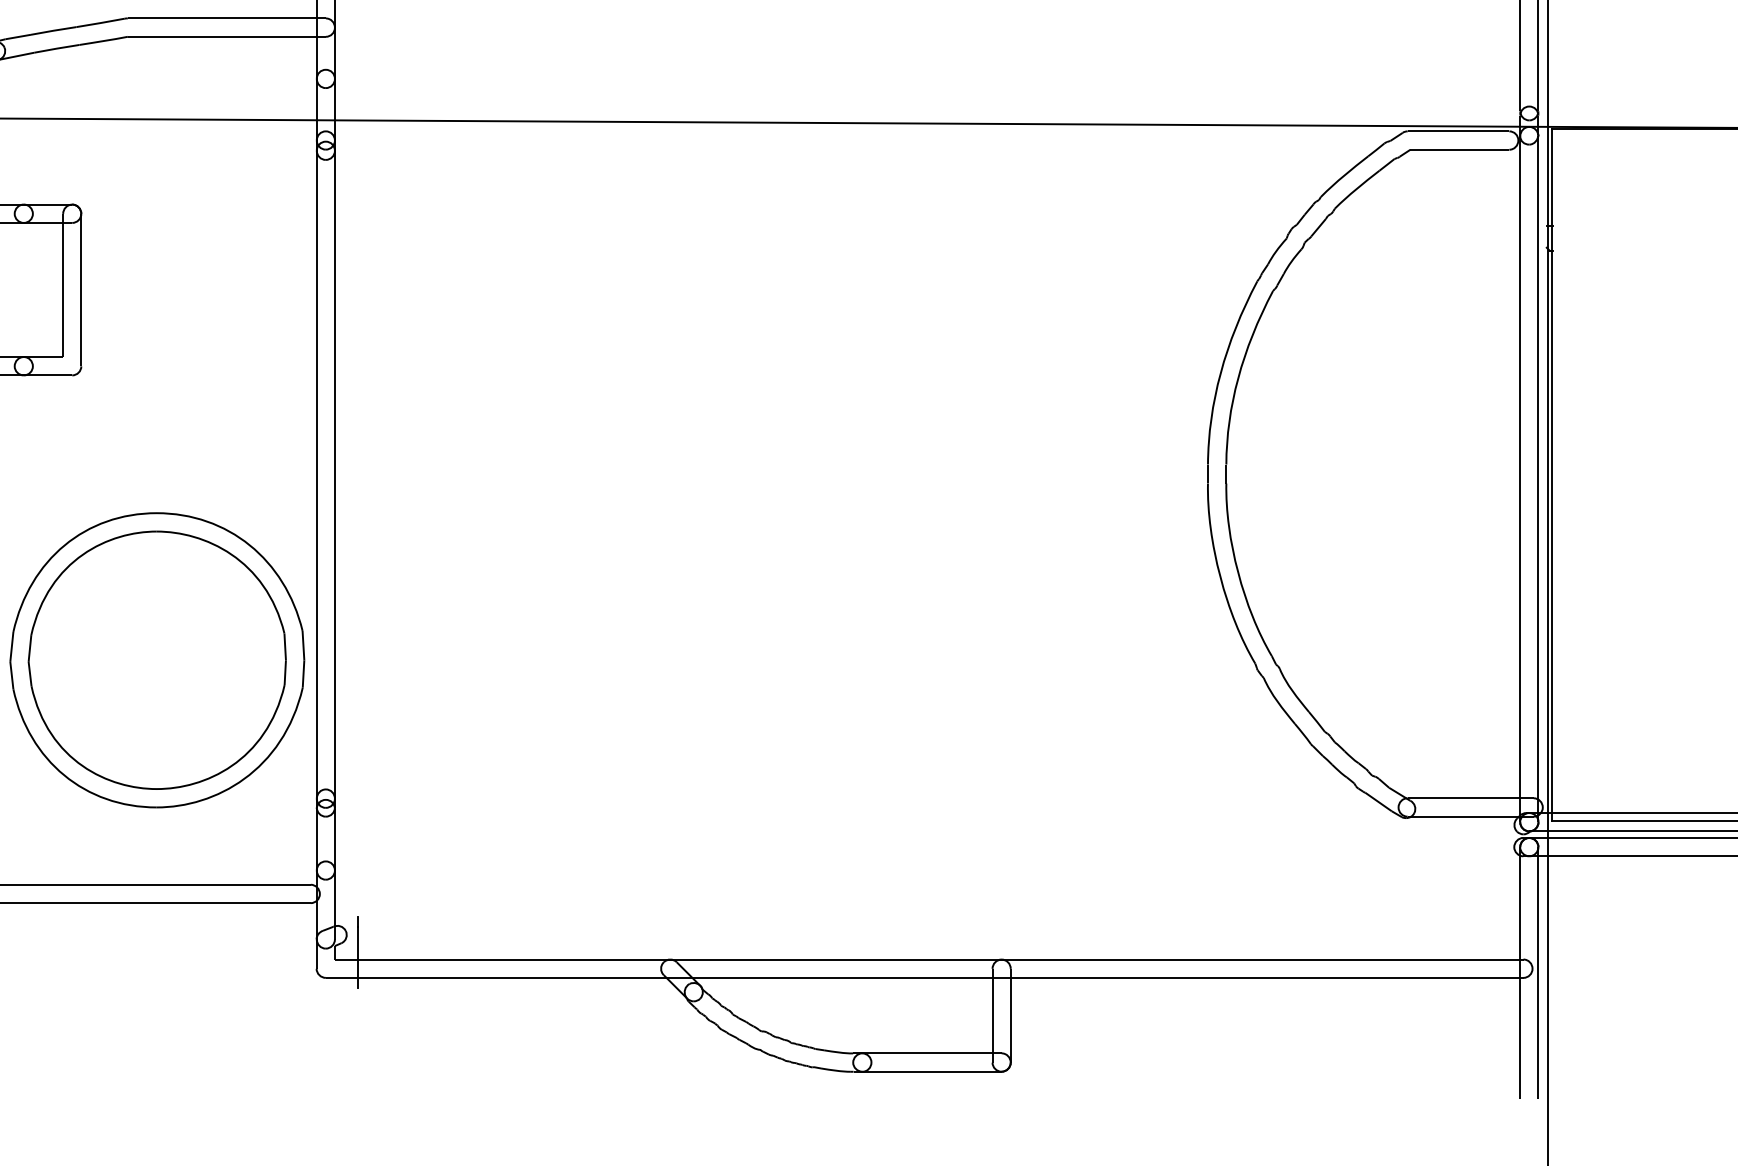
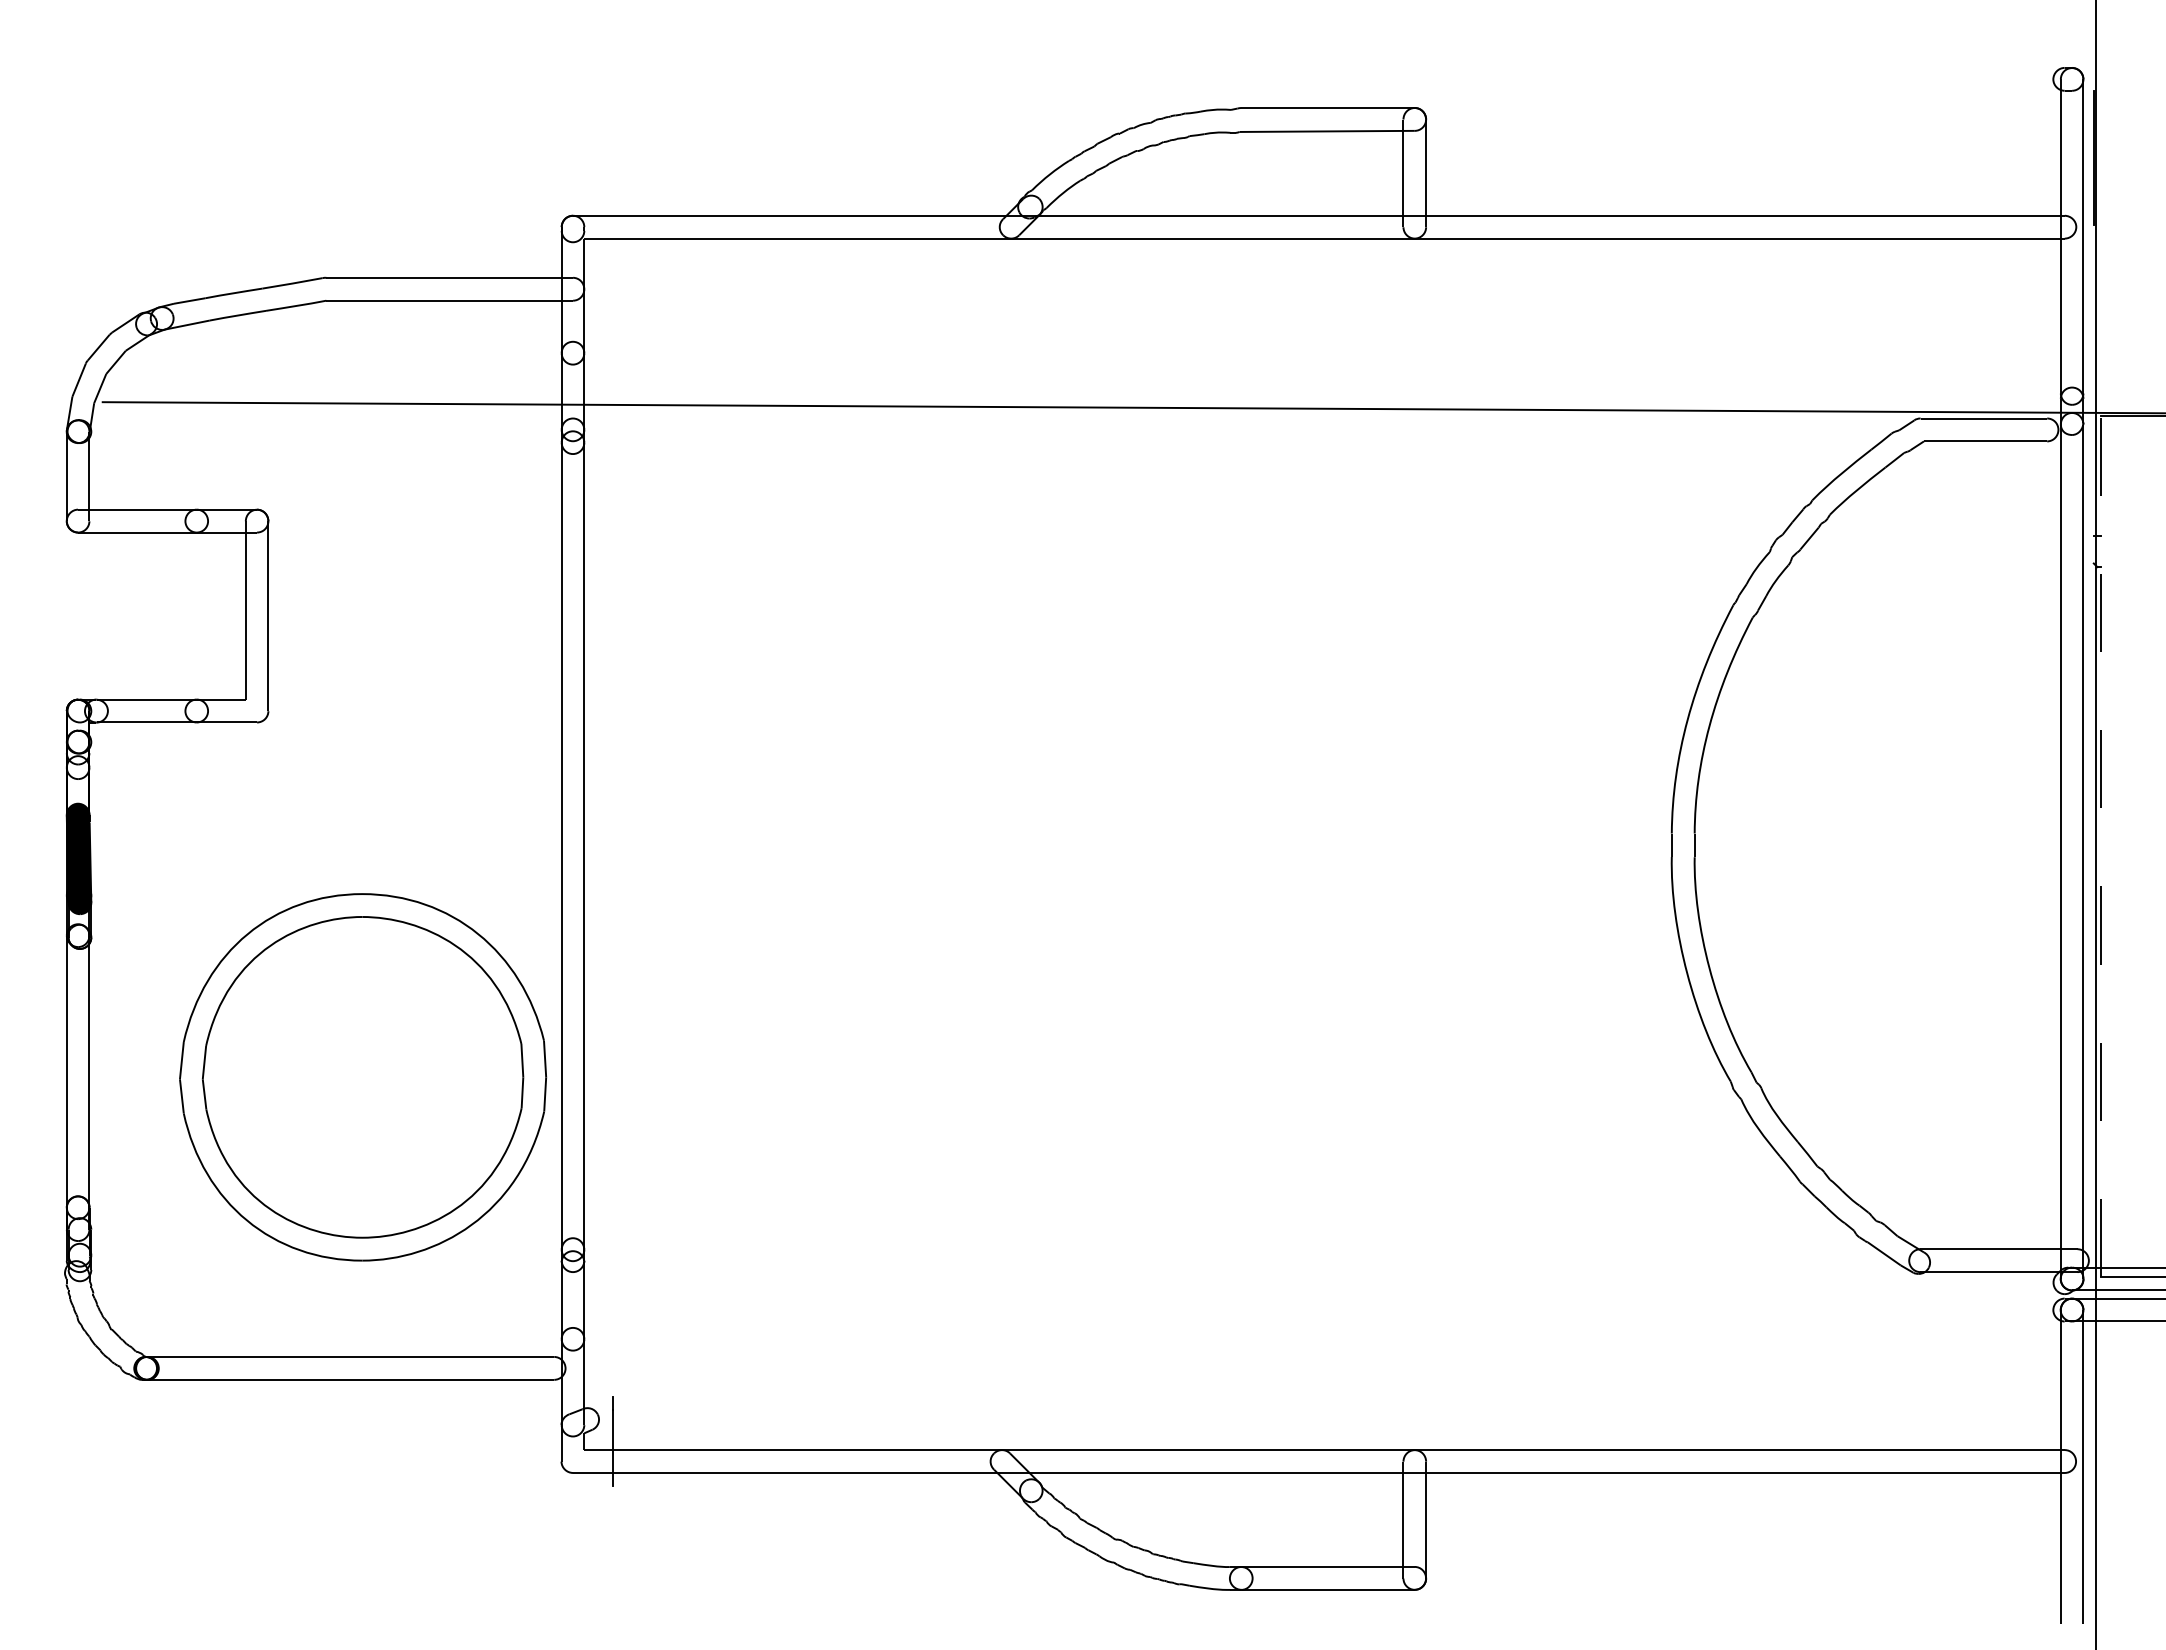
line: (1552, 474) -> (2100, 846), solid -> dashed

